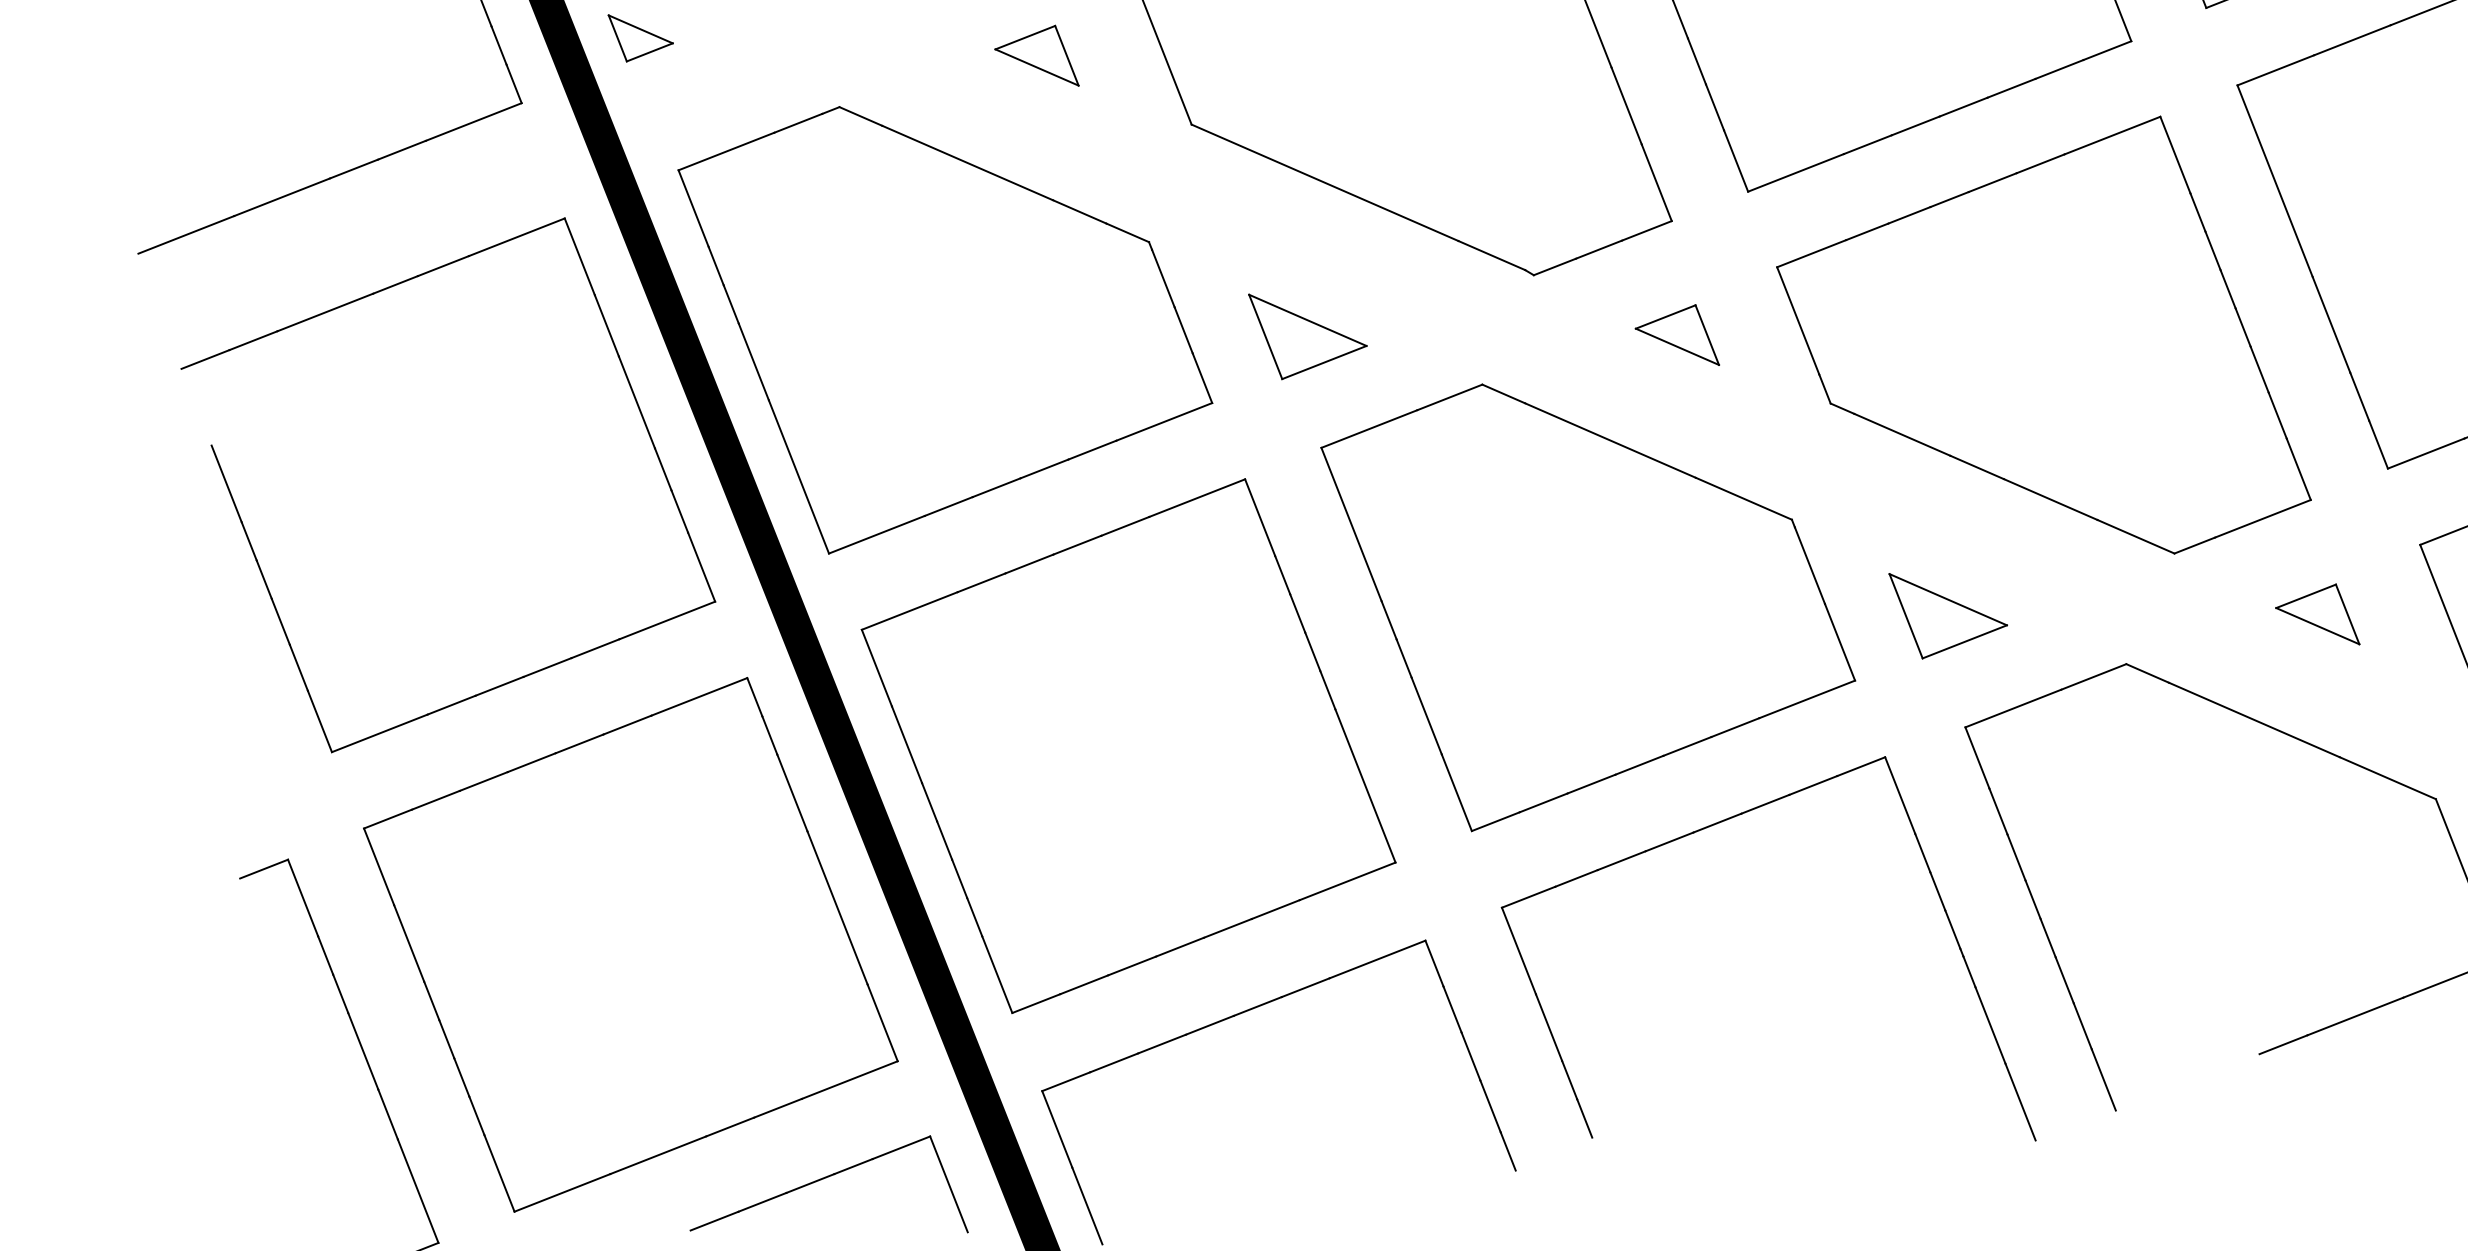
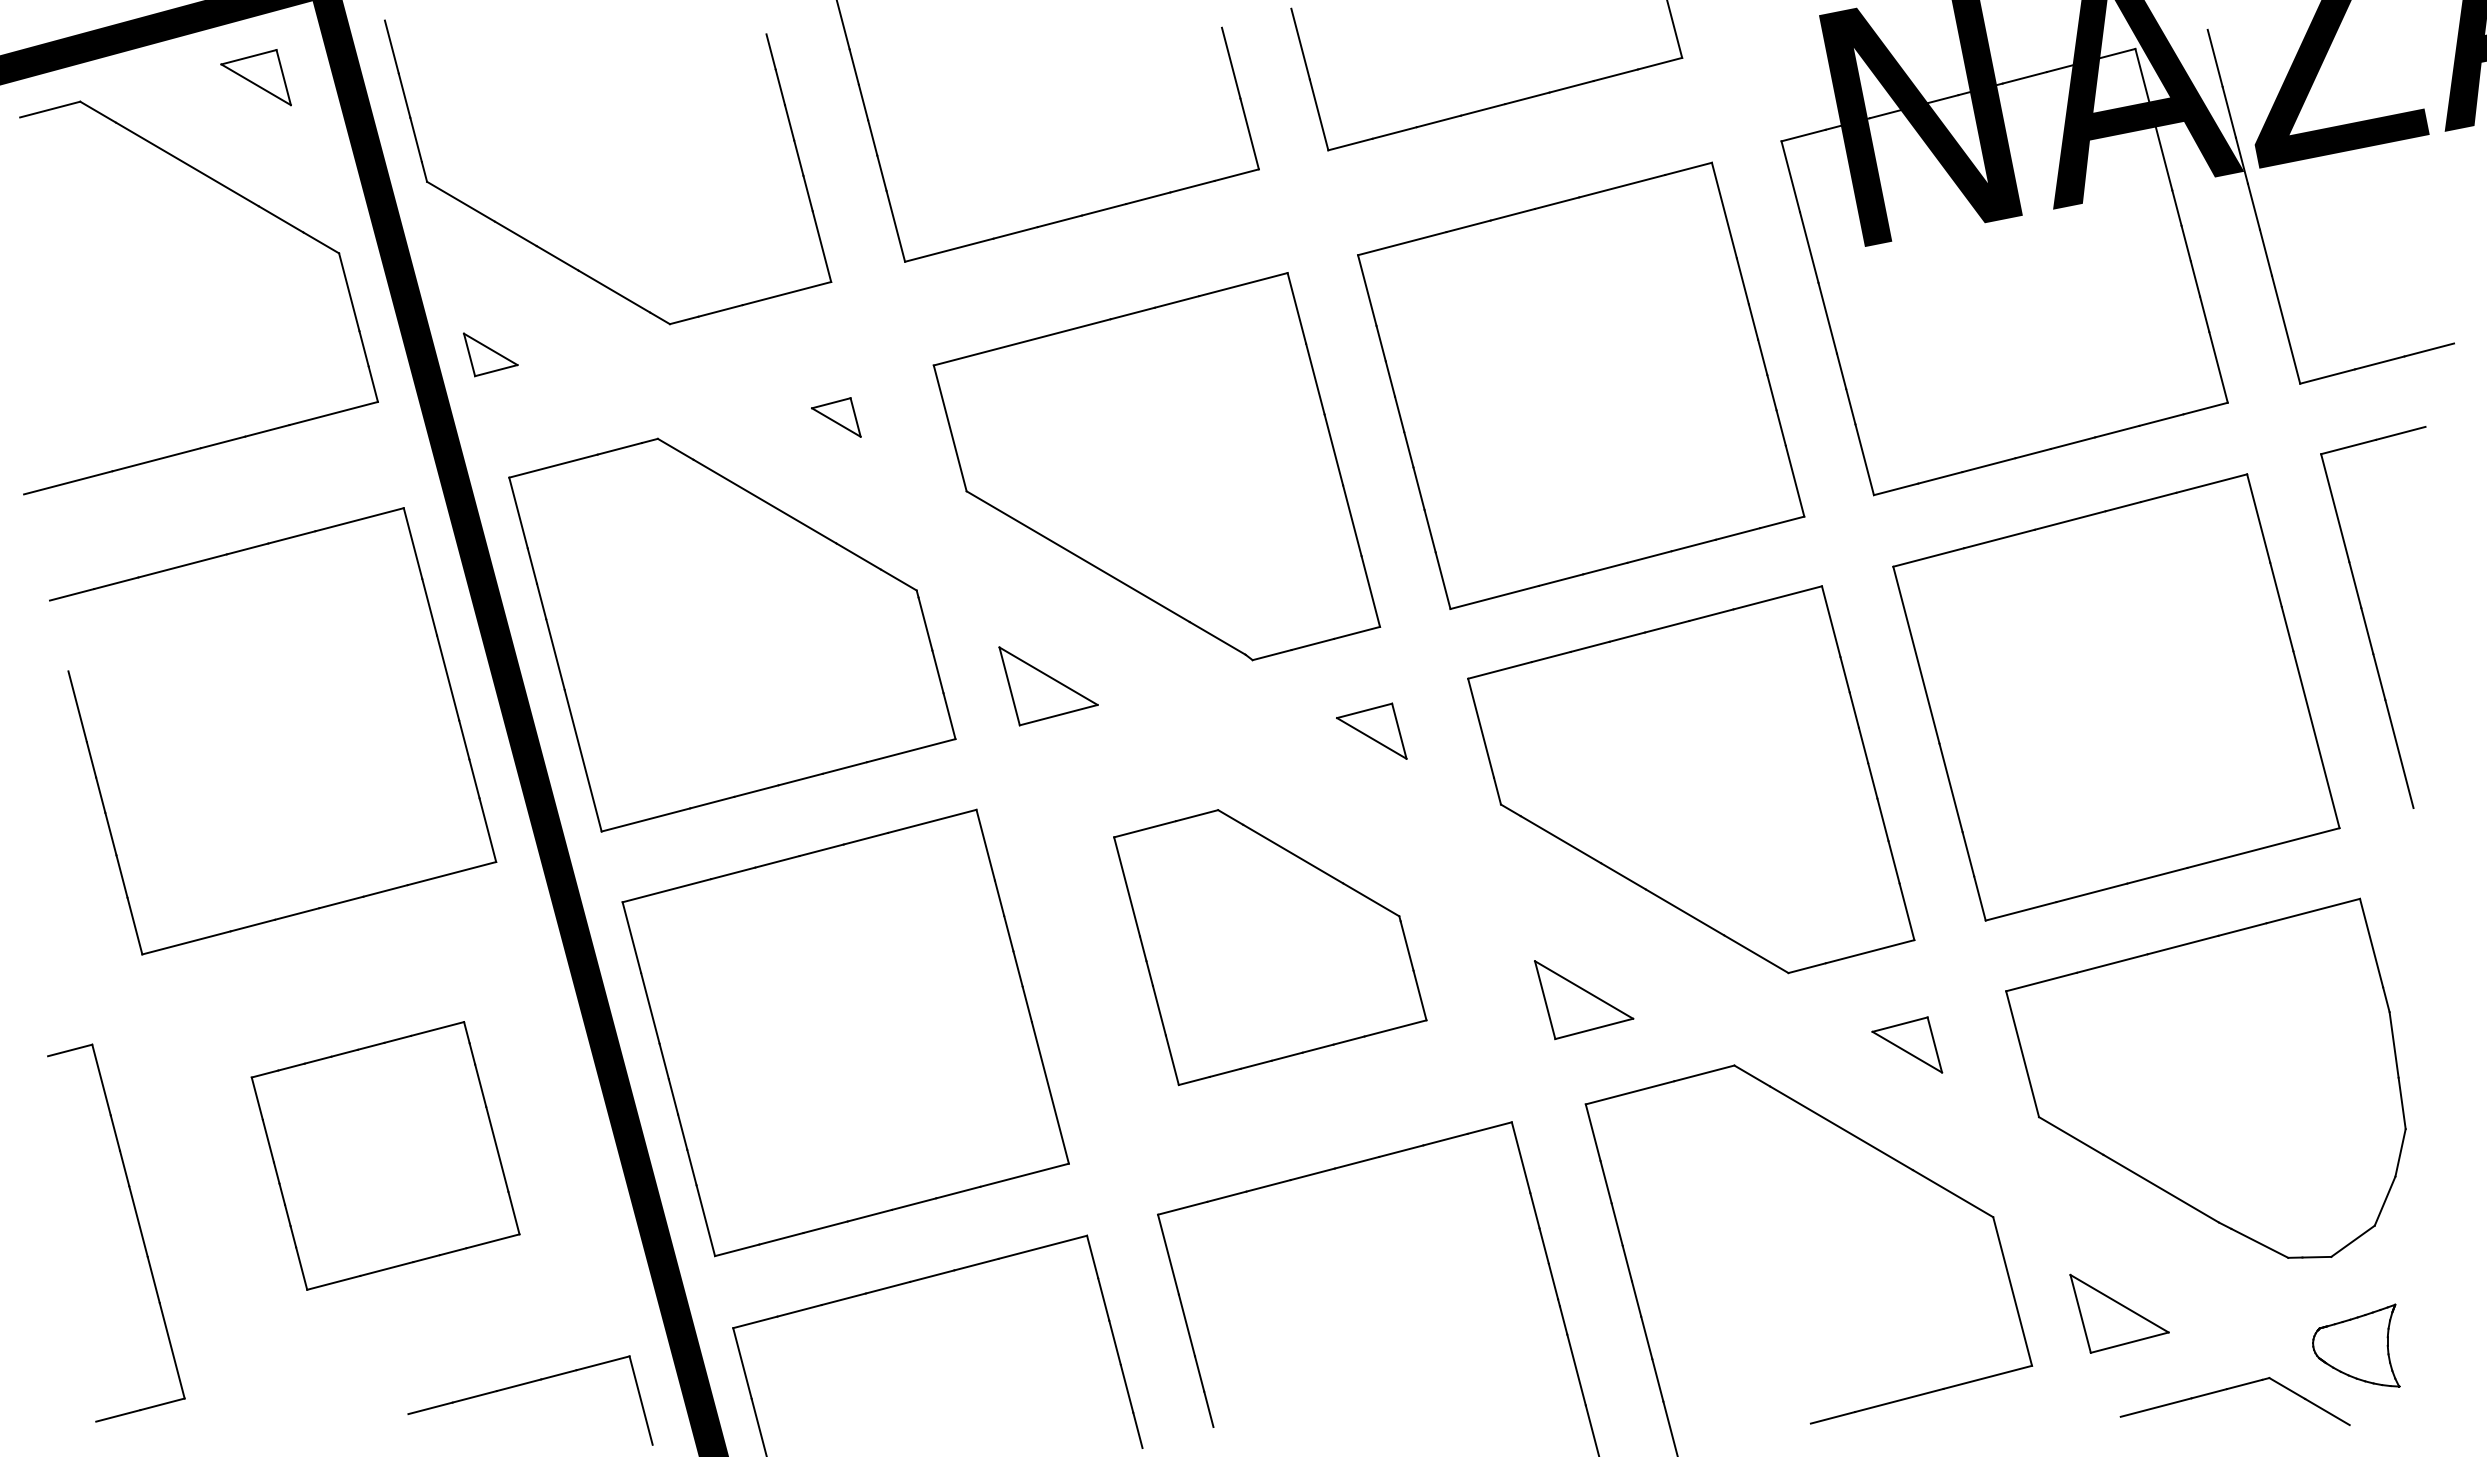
part: (1036, 59) -> (836, 417), size x0.7
part: (1592, 594) -> (1270, 947), size x0.7
part: (630, 944) -> (385, 1155), size x0.6

